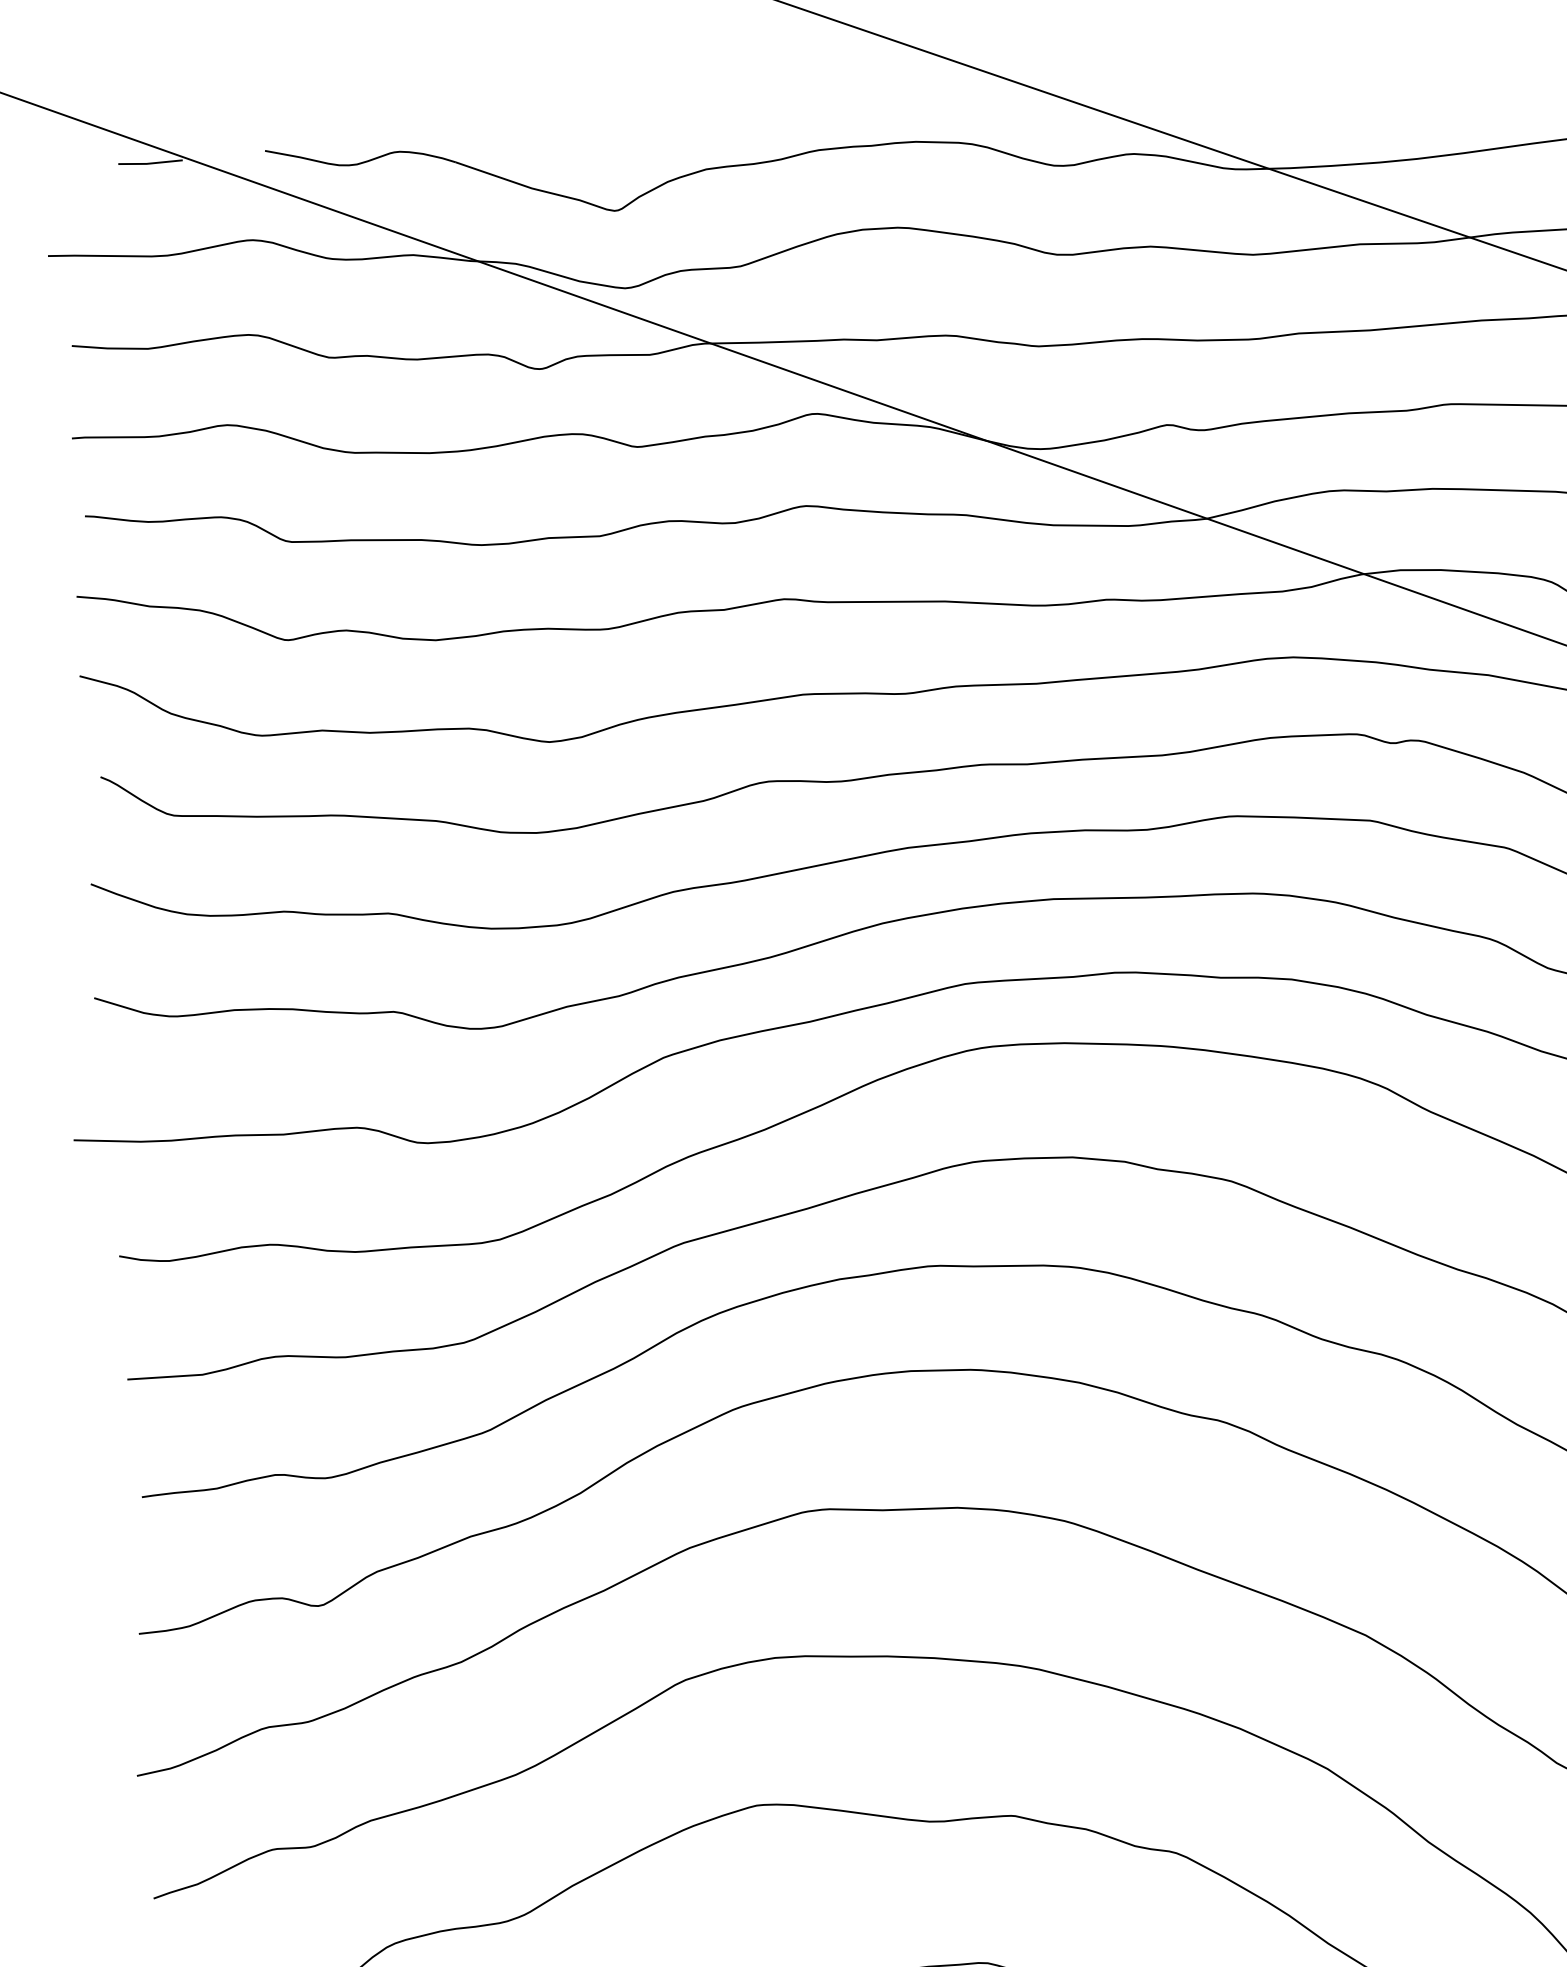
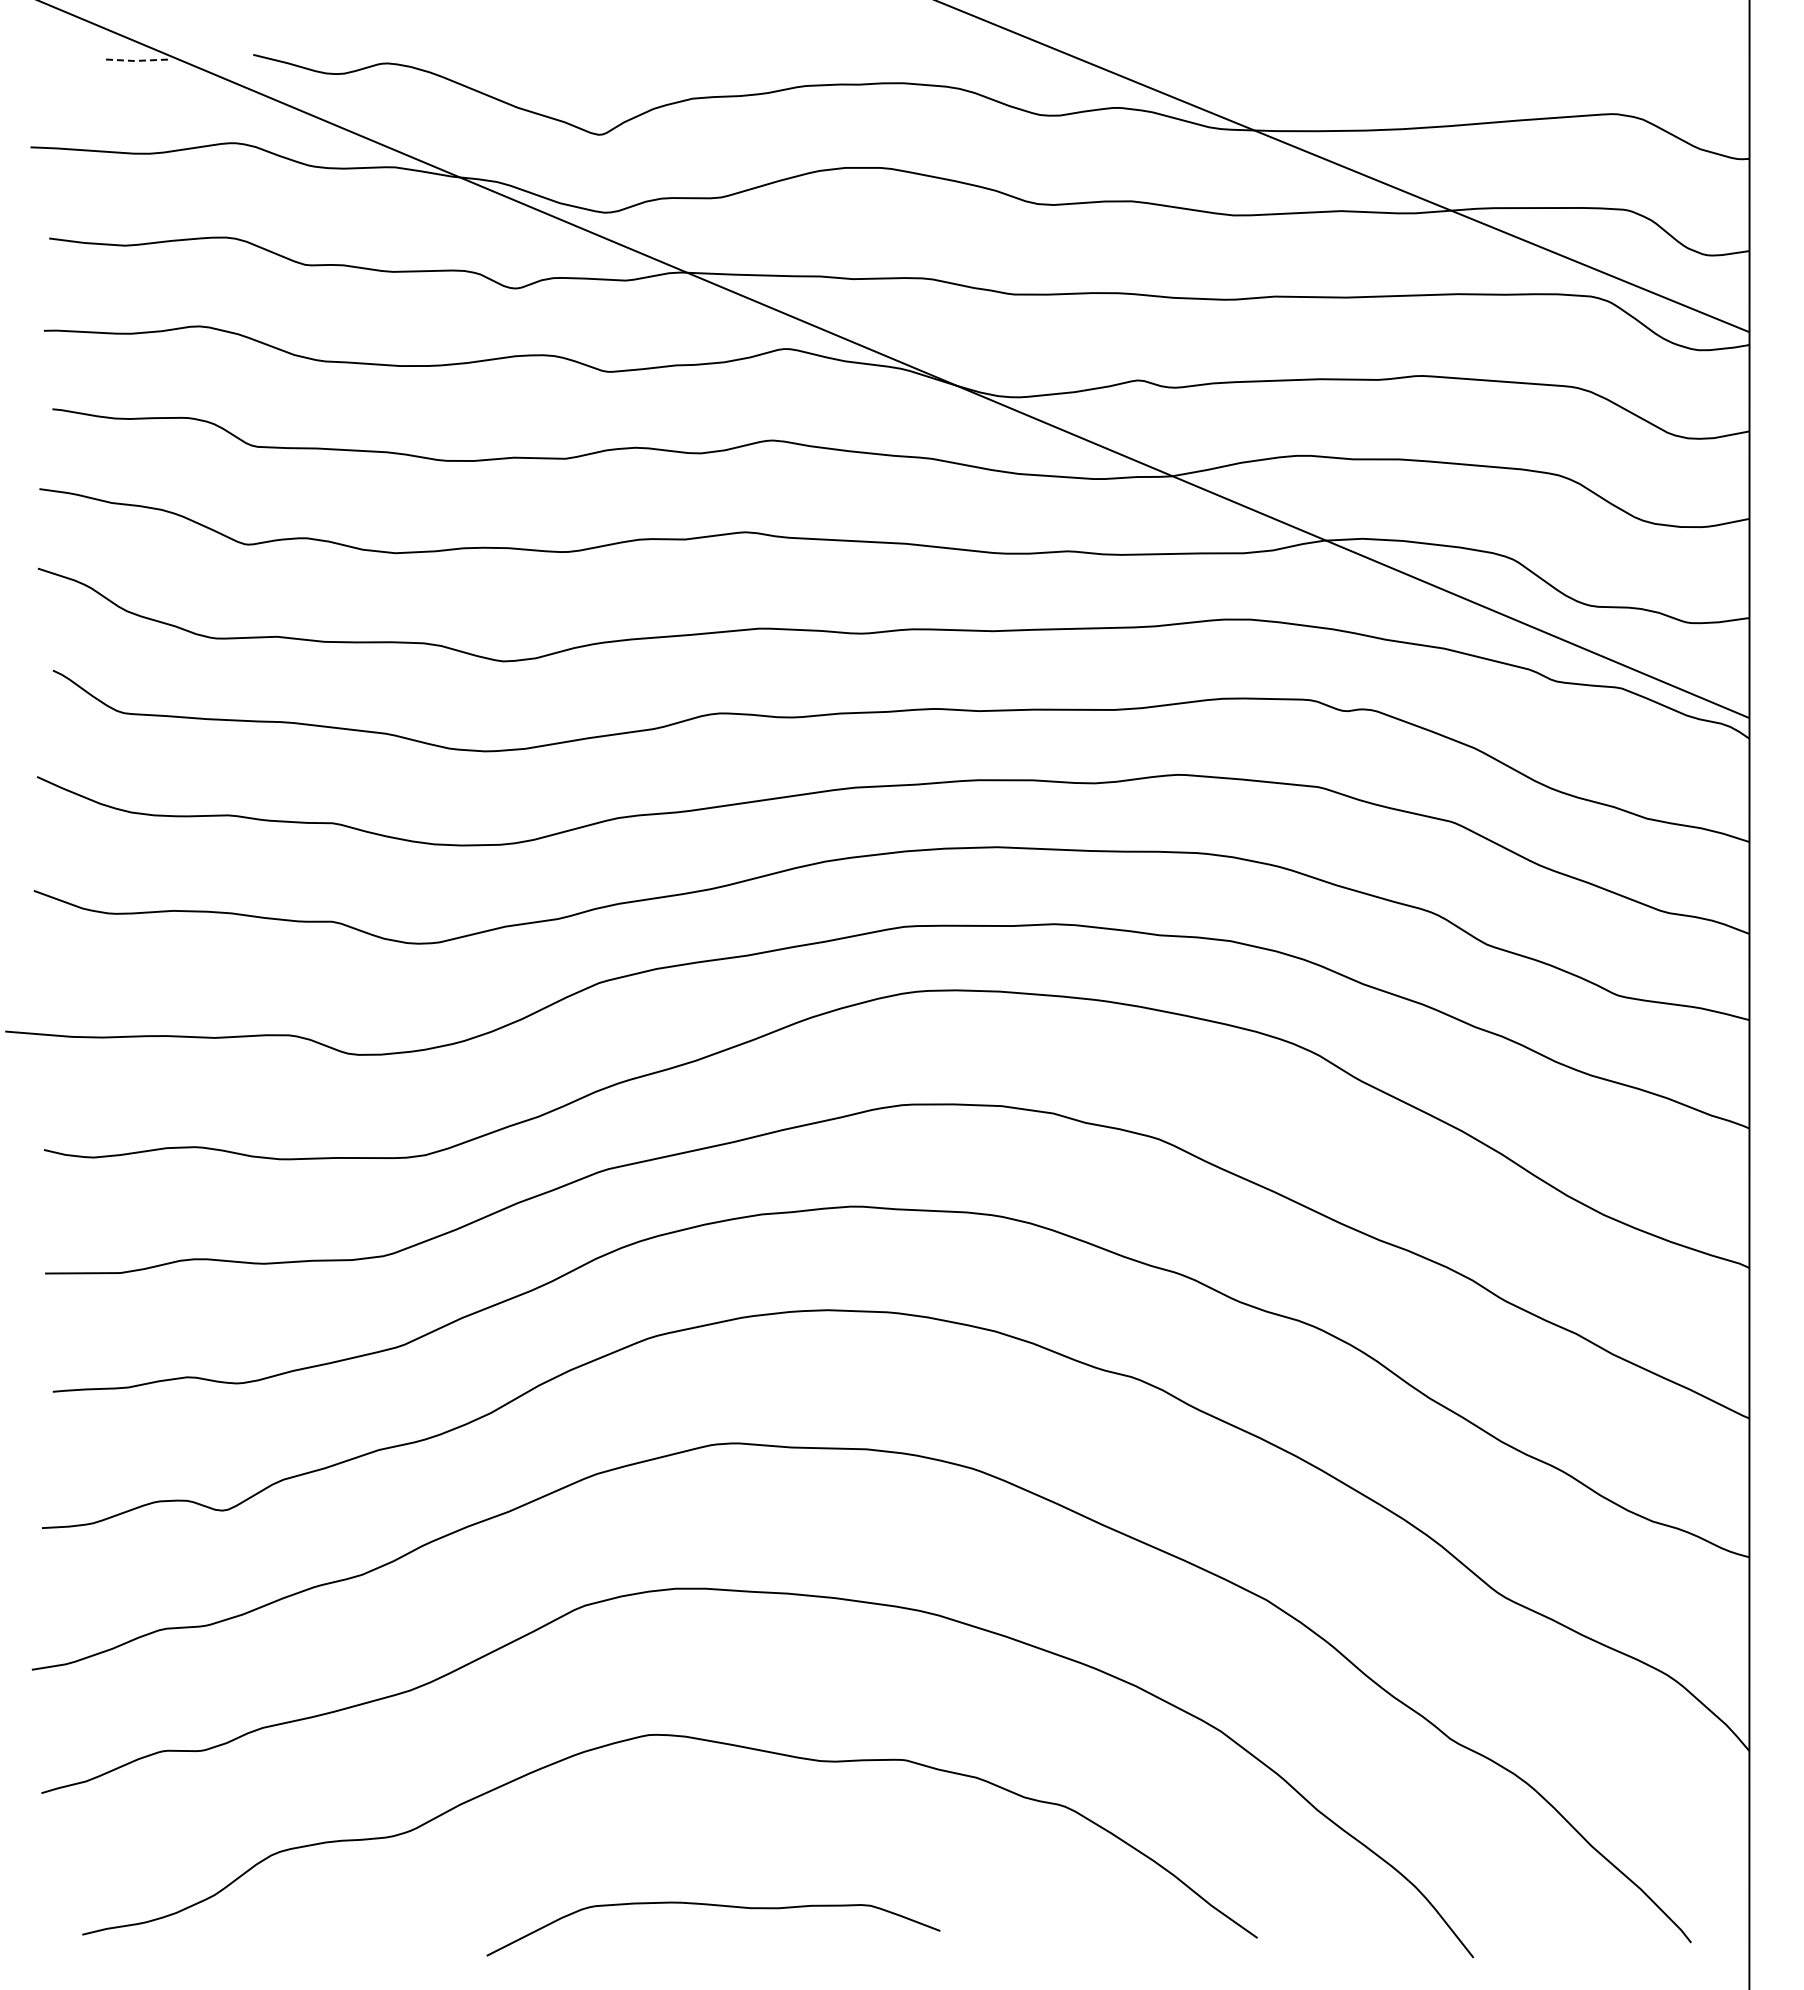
line: (150, 163) -> (138, 60), solid -> dashed

